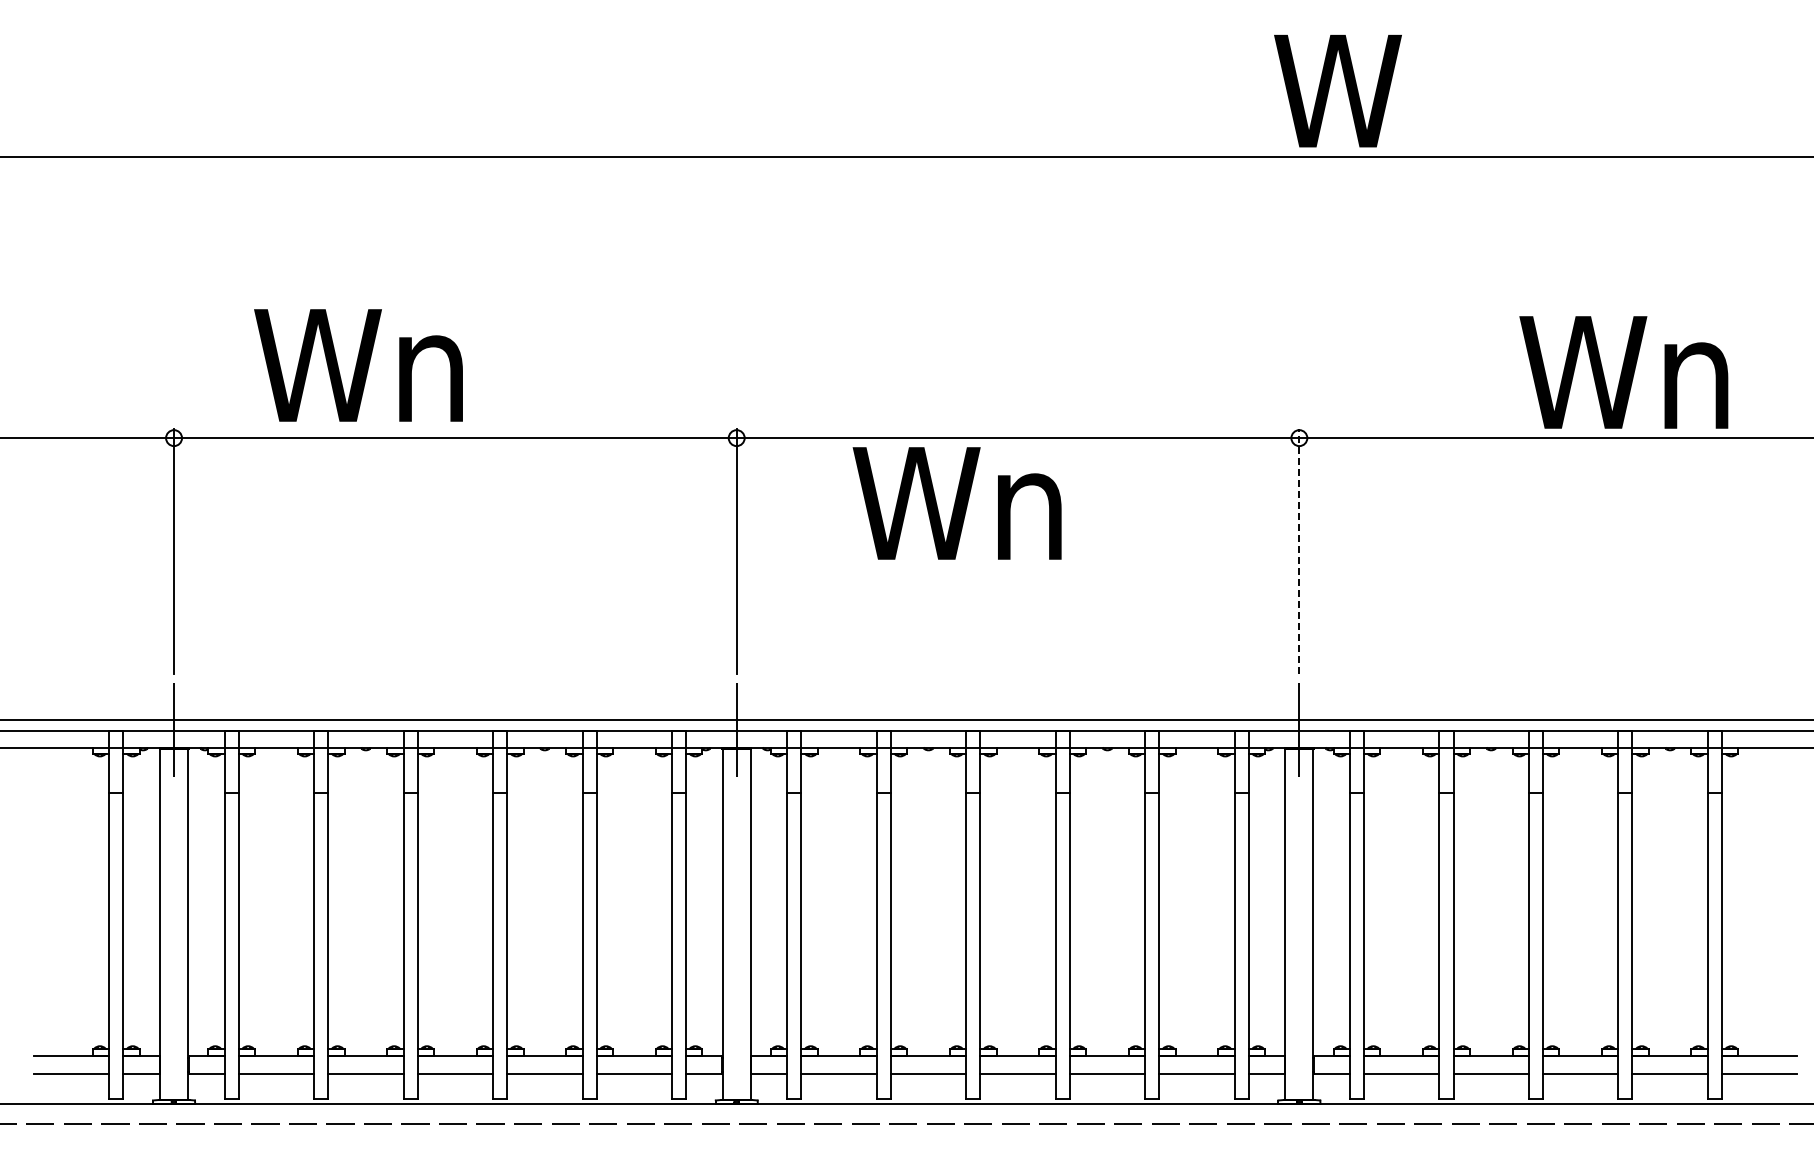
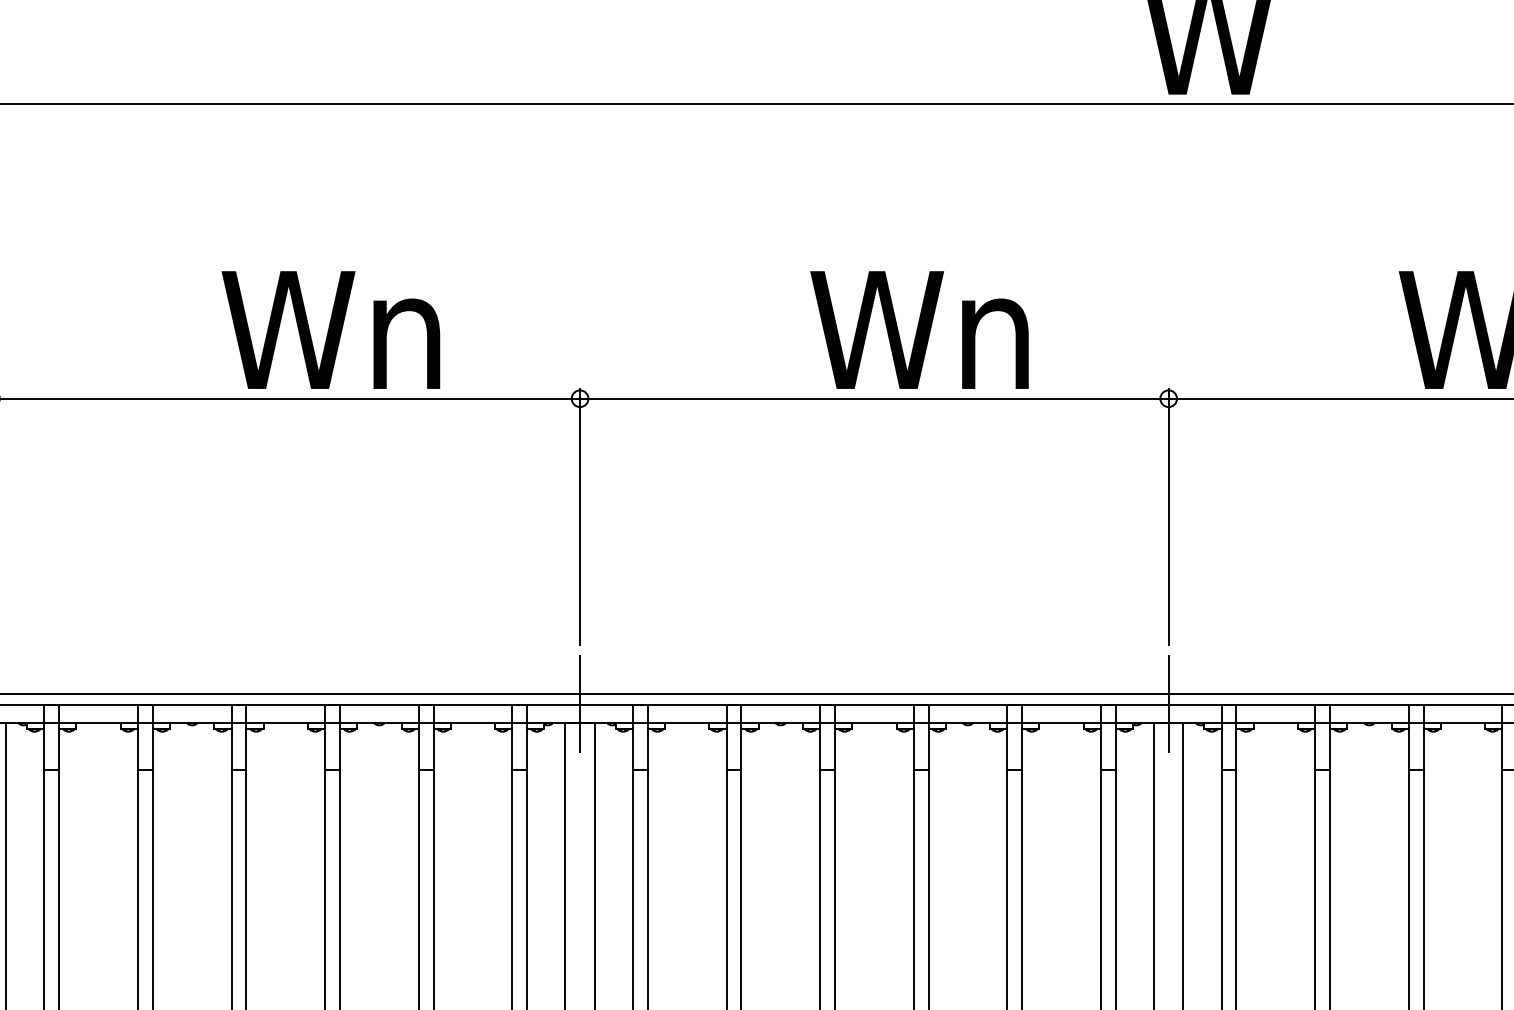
text: (358, 365) -> (330, 330), moved
text: (956, 503) -> (918, 330), moved
line: (1299, 551) -> (1168, 517), dashed -> solid

